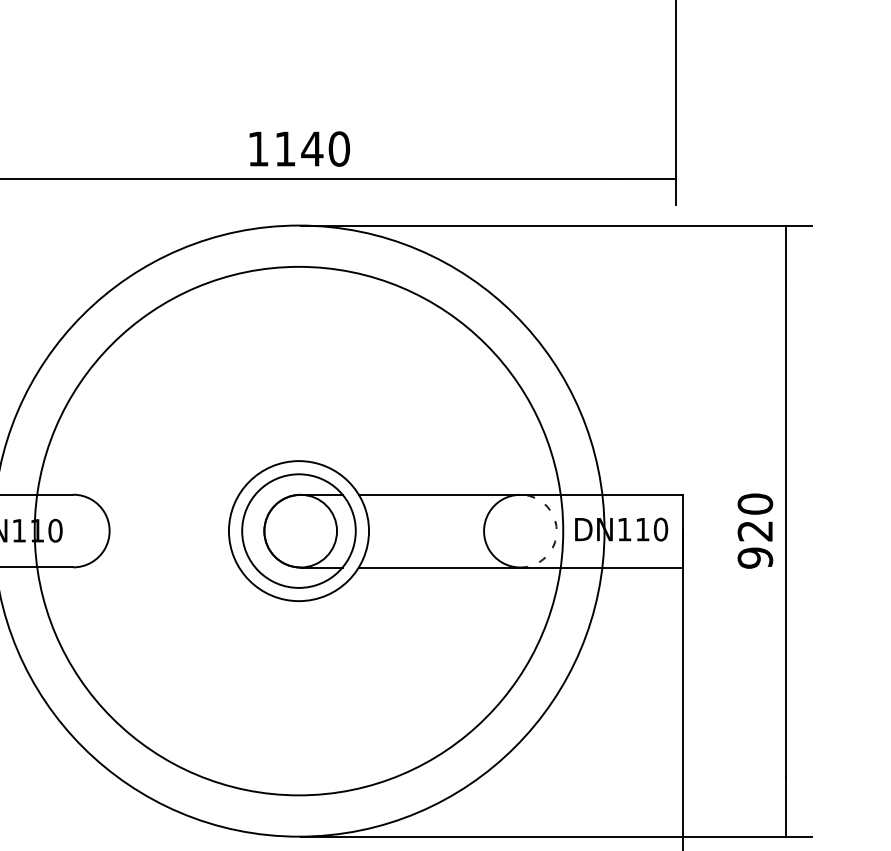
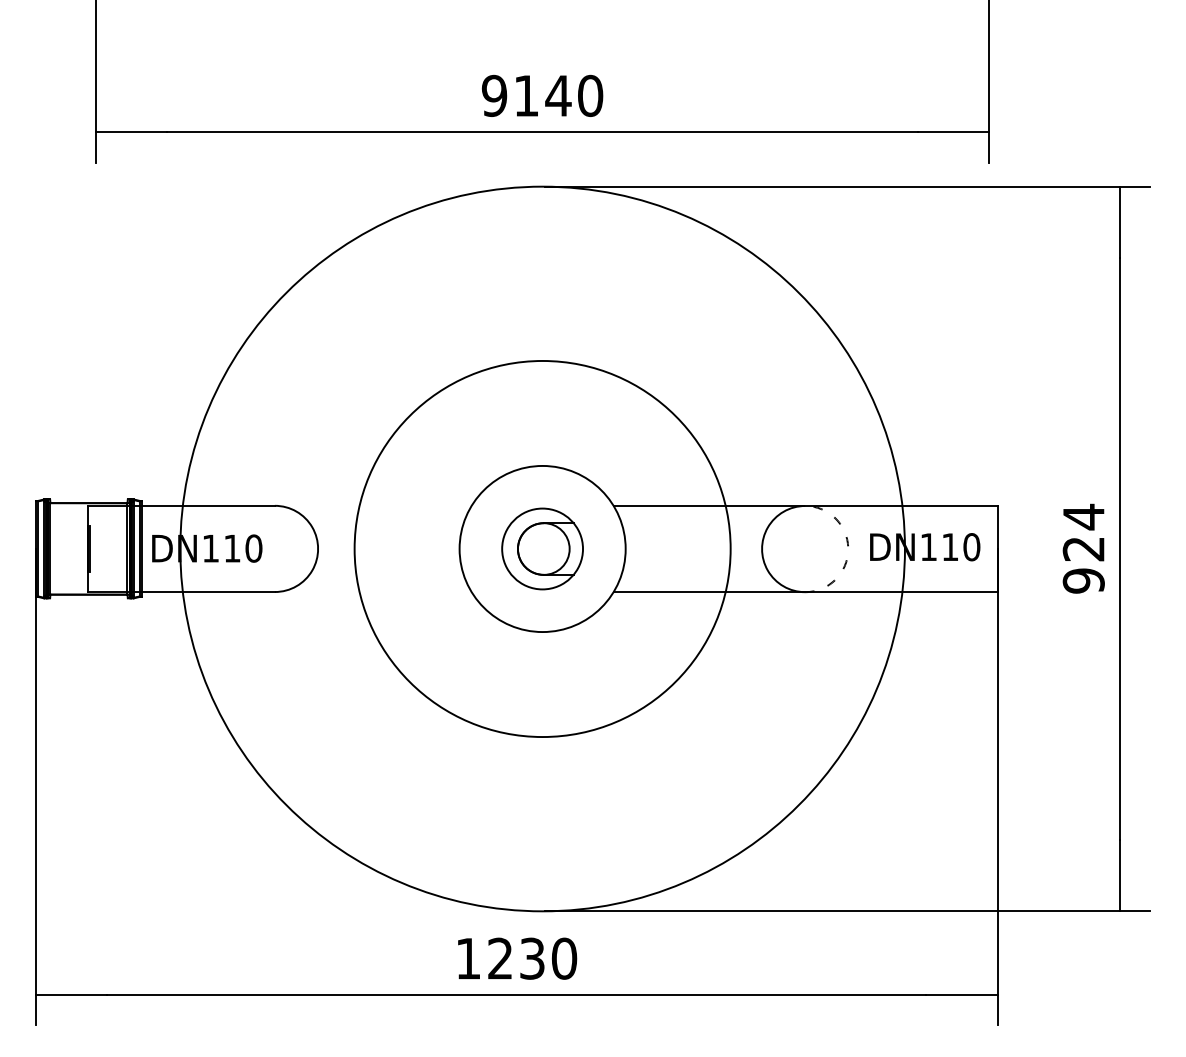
text: (258, 148) -> (494, 95), 1140 -> 9140
text: (755, 503) -> (1083, 516), 920 -> 924
circle: (298, 530) -> (542, 548), size x0.6
part: (298, 530) -> (542, 548), size x0.6

